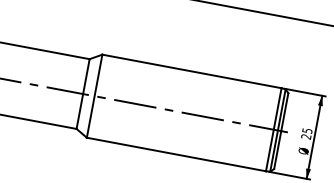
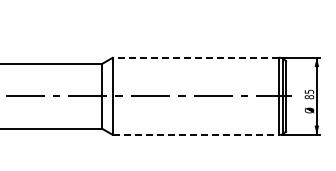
line: (191, 71) -> (195, 57), solid -> dashed
text: (306, 137) -> (309, 97), 25 -> 85
line: (177, 154) -> (196, 134), solid -> dashed

